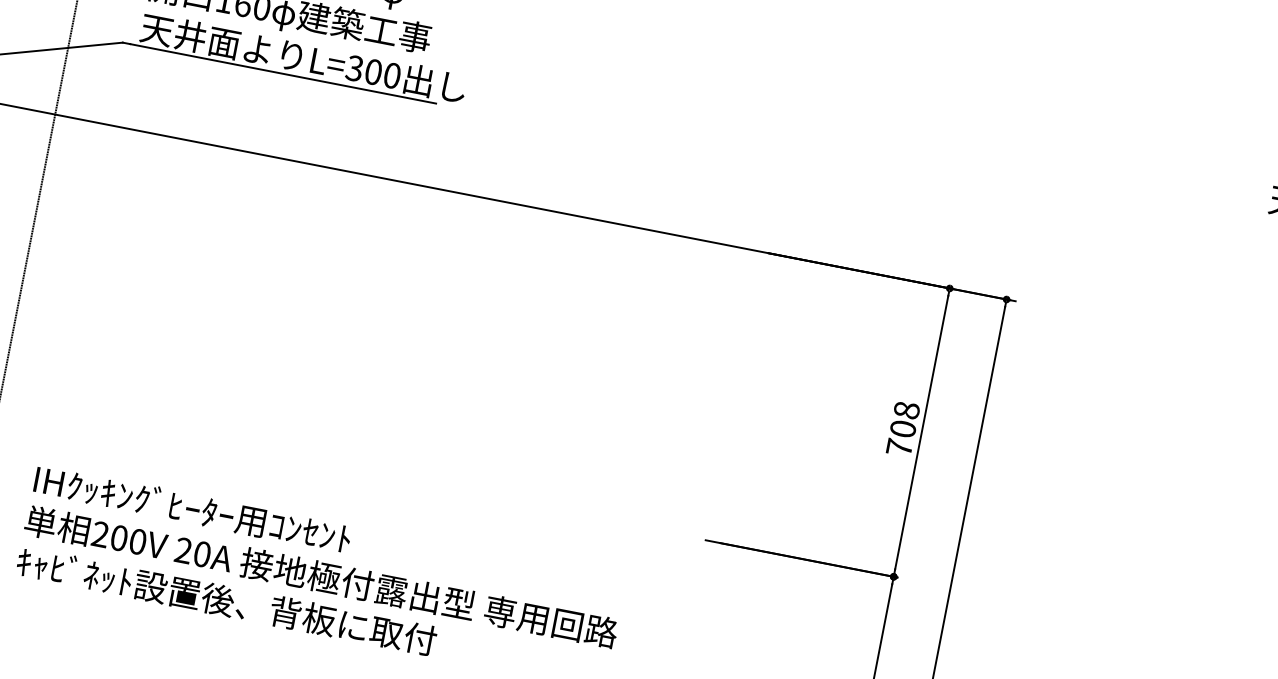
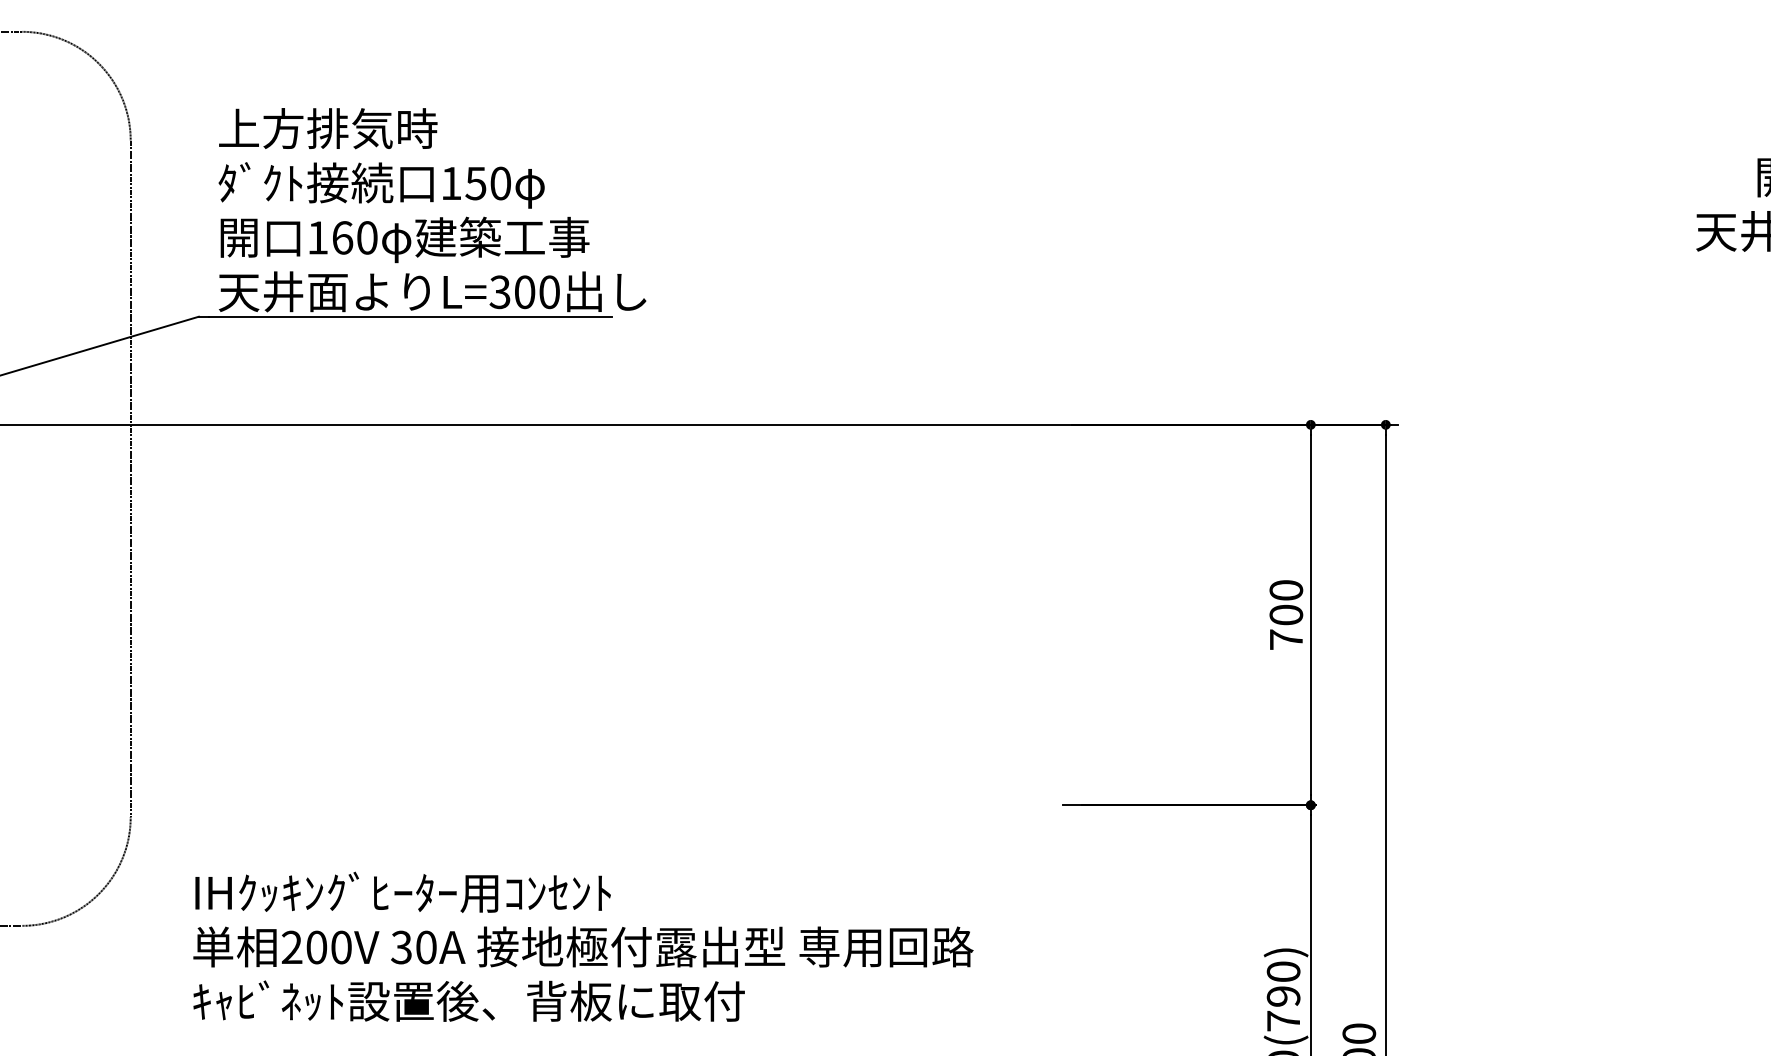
text: (906, 410) -> (1286, 590), 708 -> 700
text: (183, 550) -> (401, 947), 20A -> 30A

